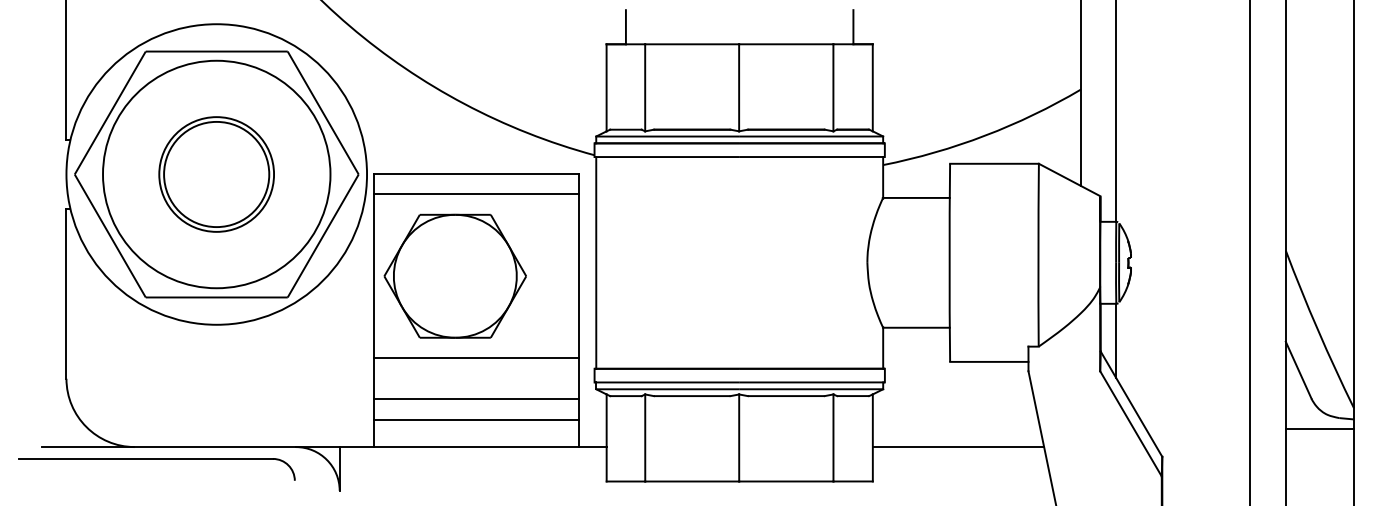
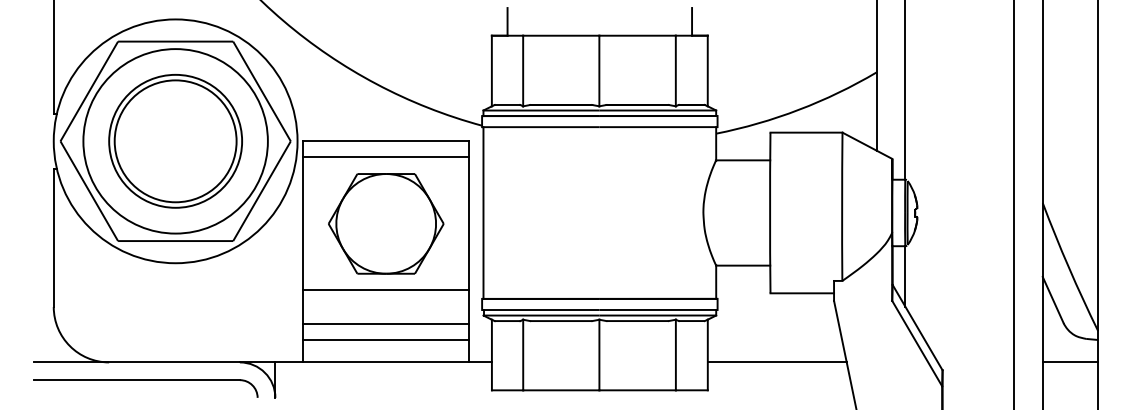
part: (216, 174) -> (175, 141), size x1.43
part: (454, 275) -> (385, 223), moved
line: (1319, 429) -> (1070, 362), moved
part: (156, 459) -> (145, 380), moved

